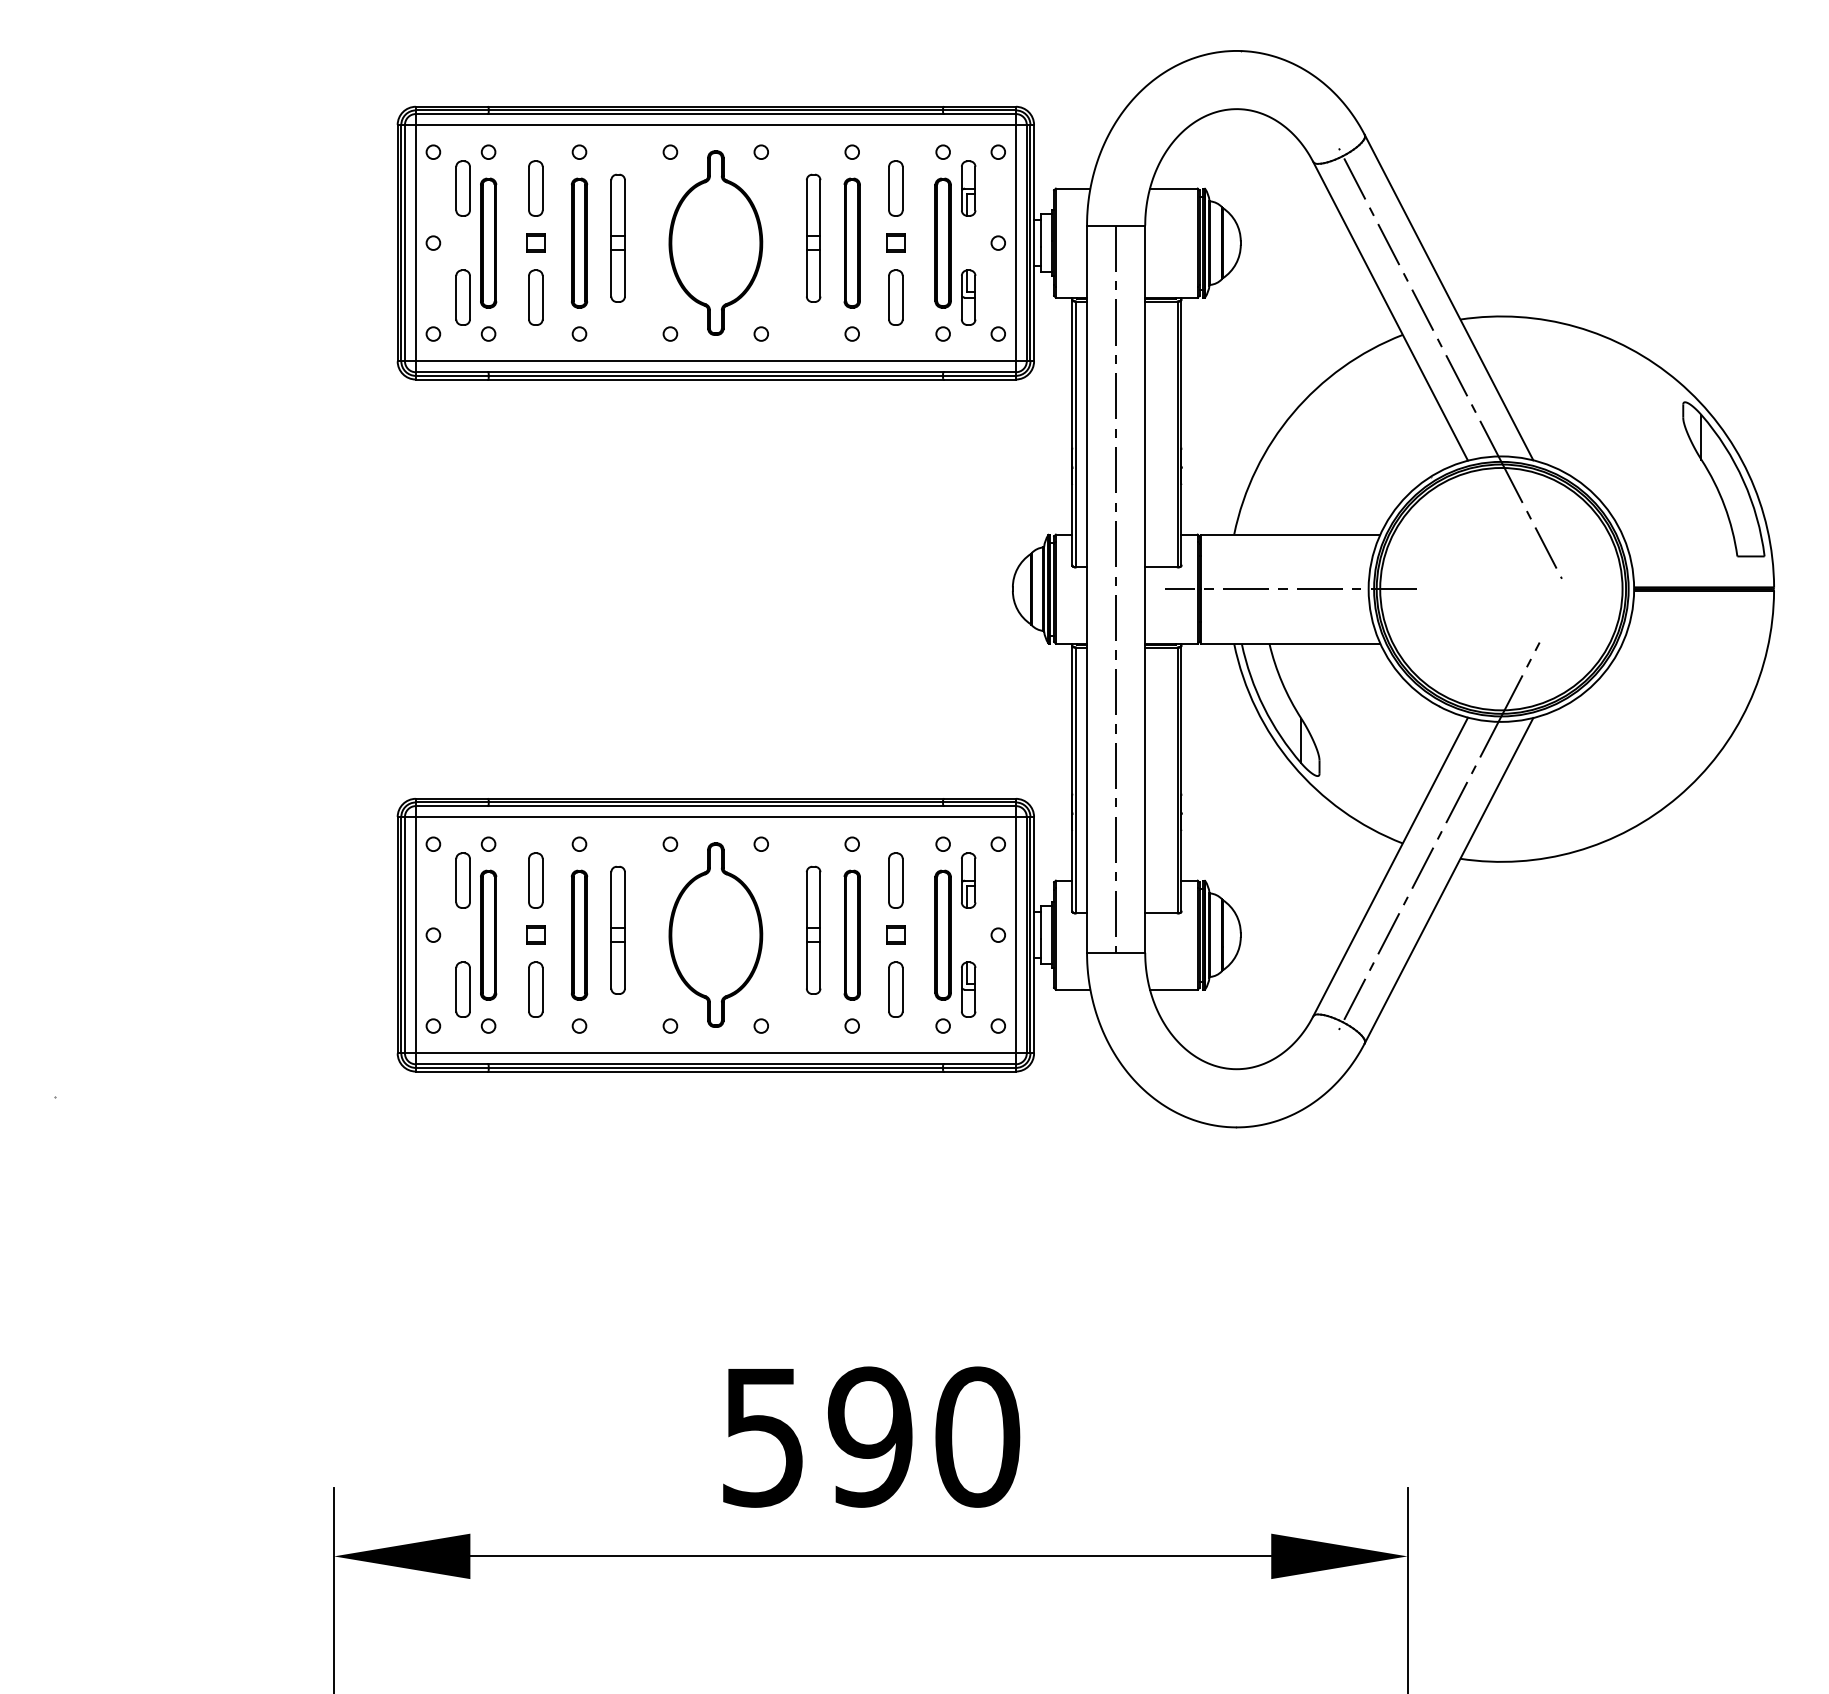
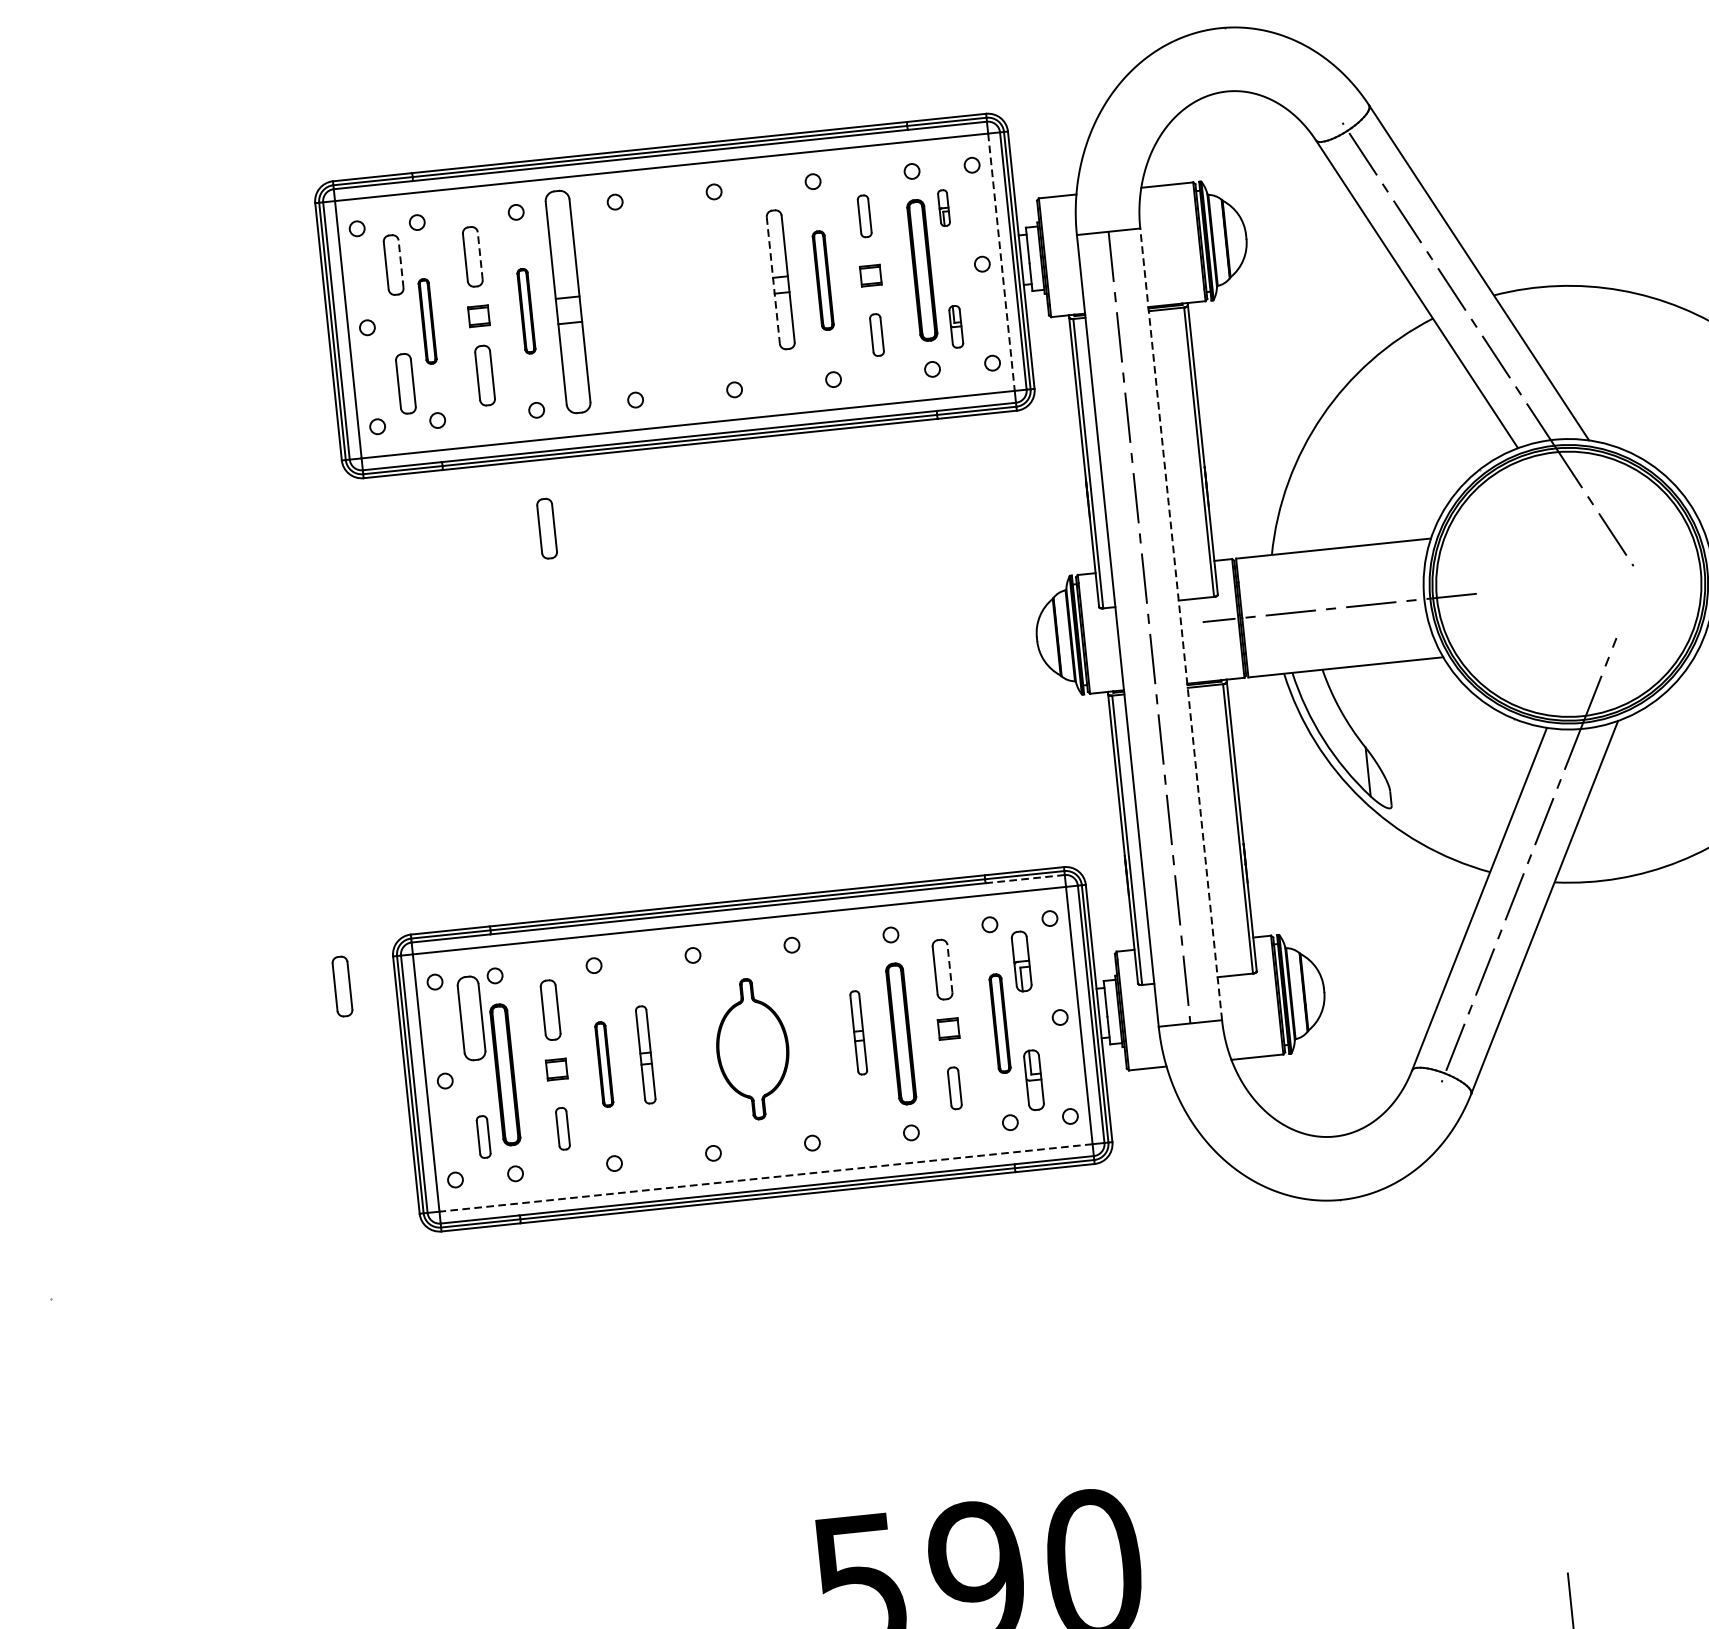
line: (469, 188) -> (400, 264), solid -> dashed
line: (542, 188) -> (480, 256), solid -> dashed
part: (895, 188) -> (864, 216), size x0.7
part: (968, 188) -> (943, 208), size x0.6
part: (617, 237) -> (567, 300), size x1.6
line: (806, 238) -> (773, 280), solid -> dashed
part: (488, 242) -> (427, 320), size x0.6
part: (579, 242) -> (526, 310), size x0.6
part: (715, 242) -> (674, 295), removed
part: (851, 242) -> (822, 280), size x0.7
line: (1015, 243) -> (1001, 262), solid -> dashed
part: (895, 297) -> (876, 334), size x0.7
part: (968, 297) -> (955, 326), size x0.7
part: (577, 442) -> (546, 528), added
line: (1145, 589) -> (1181, 624), solid -> dashed
line: (979, 806) -> (1025, 879), solid -> dashed
part: (348, 839) -> (342, 986), added
part: (462, 880) -> (470, 1018), size x1.4
line: (902, 880) -> (949, 968), solid -> dashed
part: (617, 929) -> (645, 1054), size x0.7
part: (813, 929) -> (858, 1032), size x0.6
part: (579, 934) -> (604, 1063), size x0.6
part: (715, 934) -> (752, 1048), size x0.7
part: (942, 934) -> (999, 1023), size x0.7
part: (462, 989) -> (483, 1136), size x0.7
part: (535, 989) -> (562, 1128), size x0.7
part: (895, 989) -> (954, 1088), size x0.7
line: (715, 1053) -> (765, 1178), solid -> dashed

